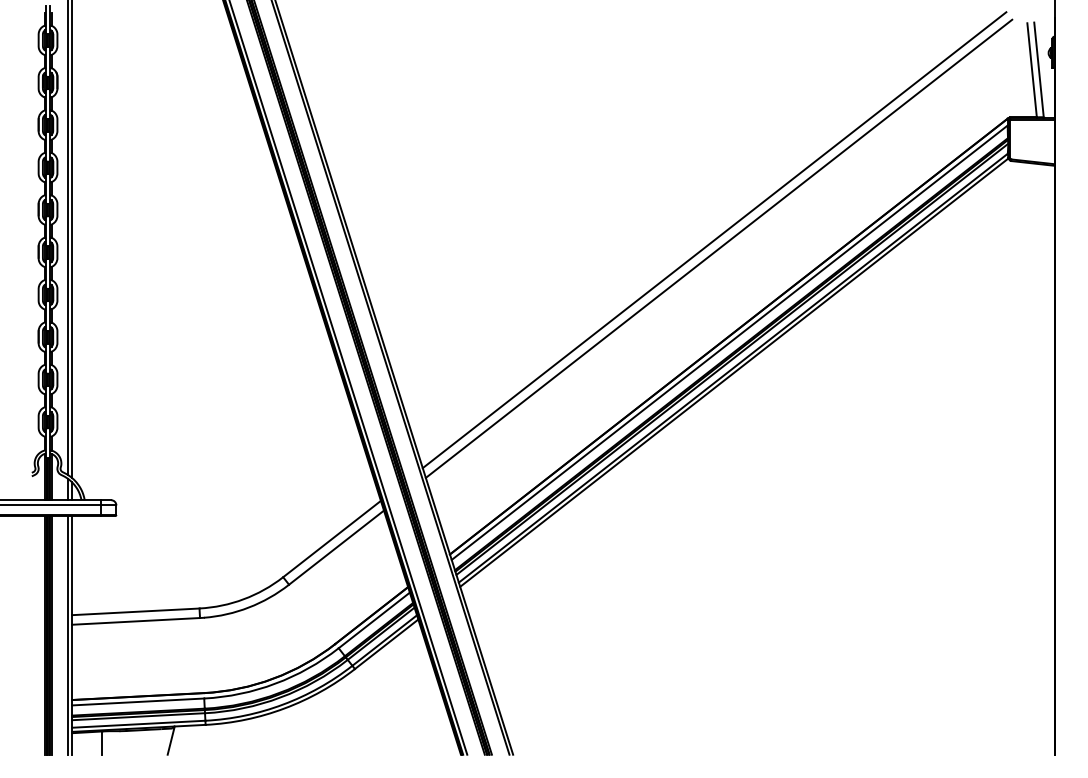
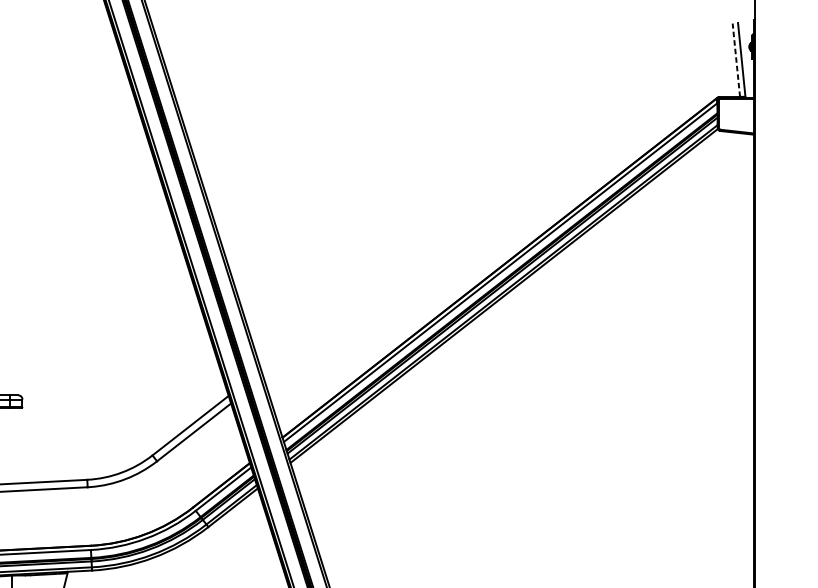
line: (1032, 69) -> (736, 59), solid -> dashed
line: (714, 240) -> (488, 192), removed
line: (718, 248) -> (491, 199), removed

